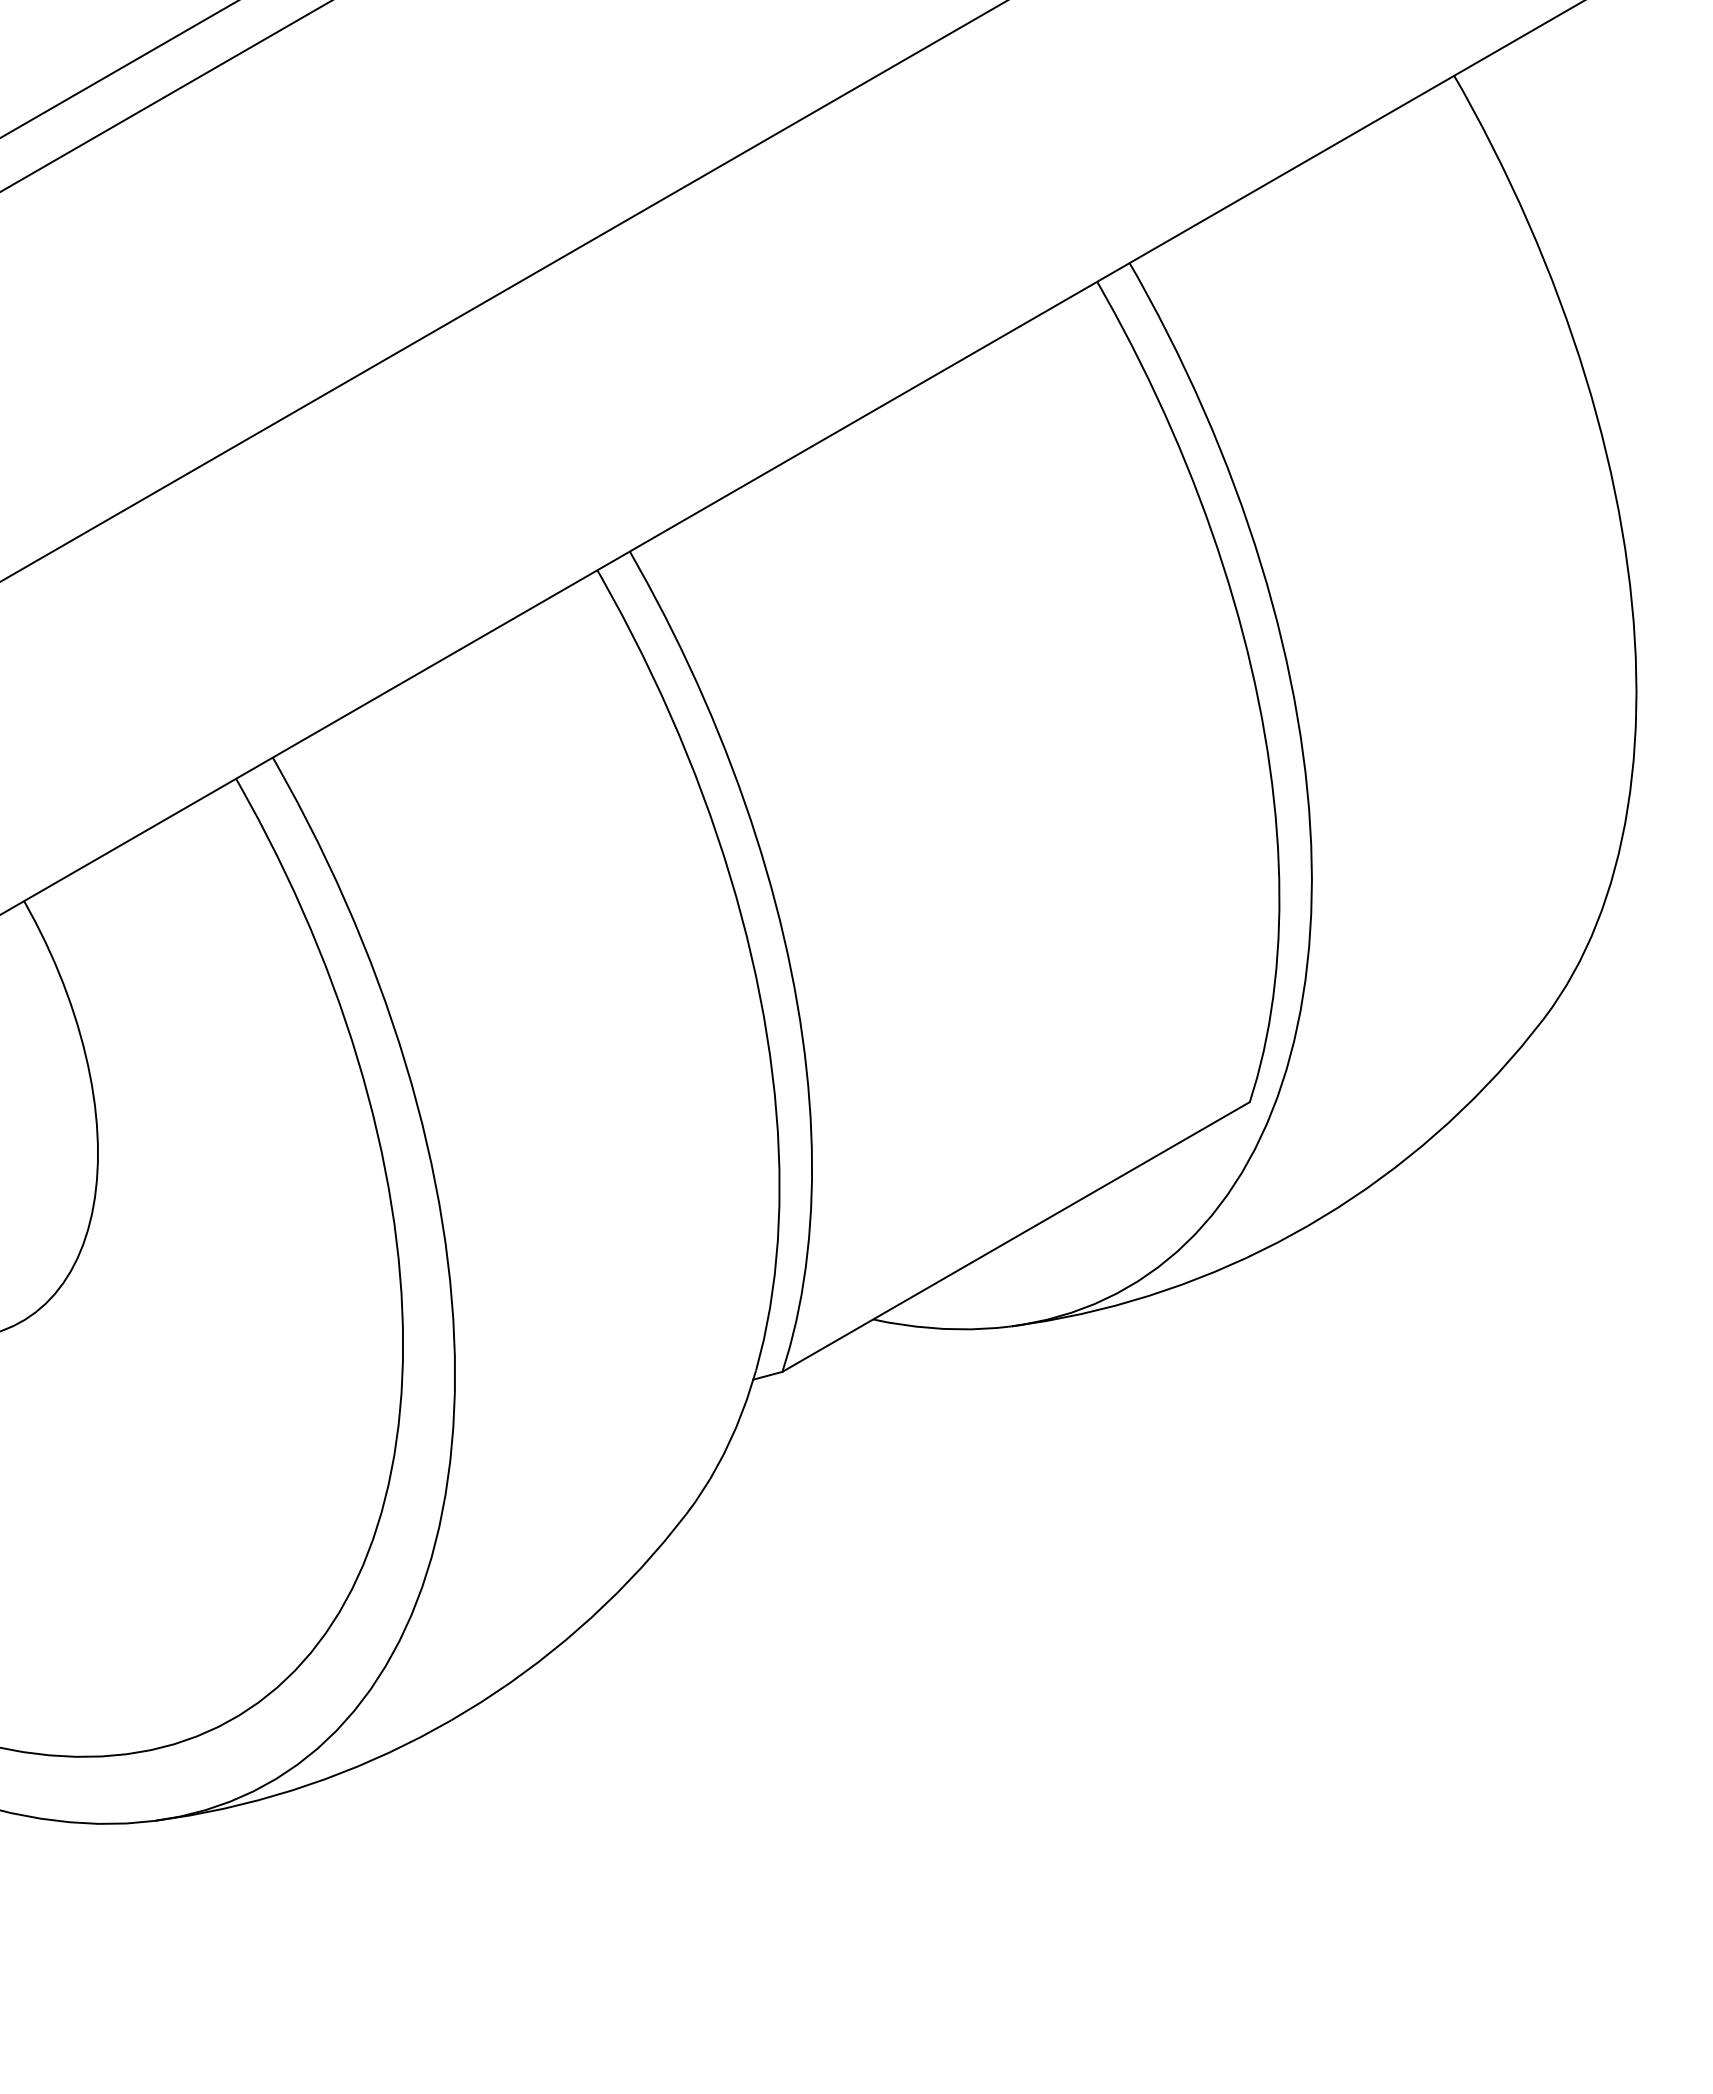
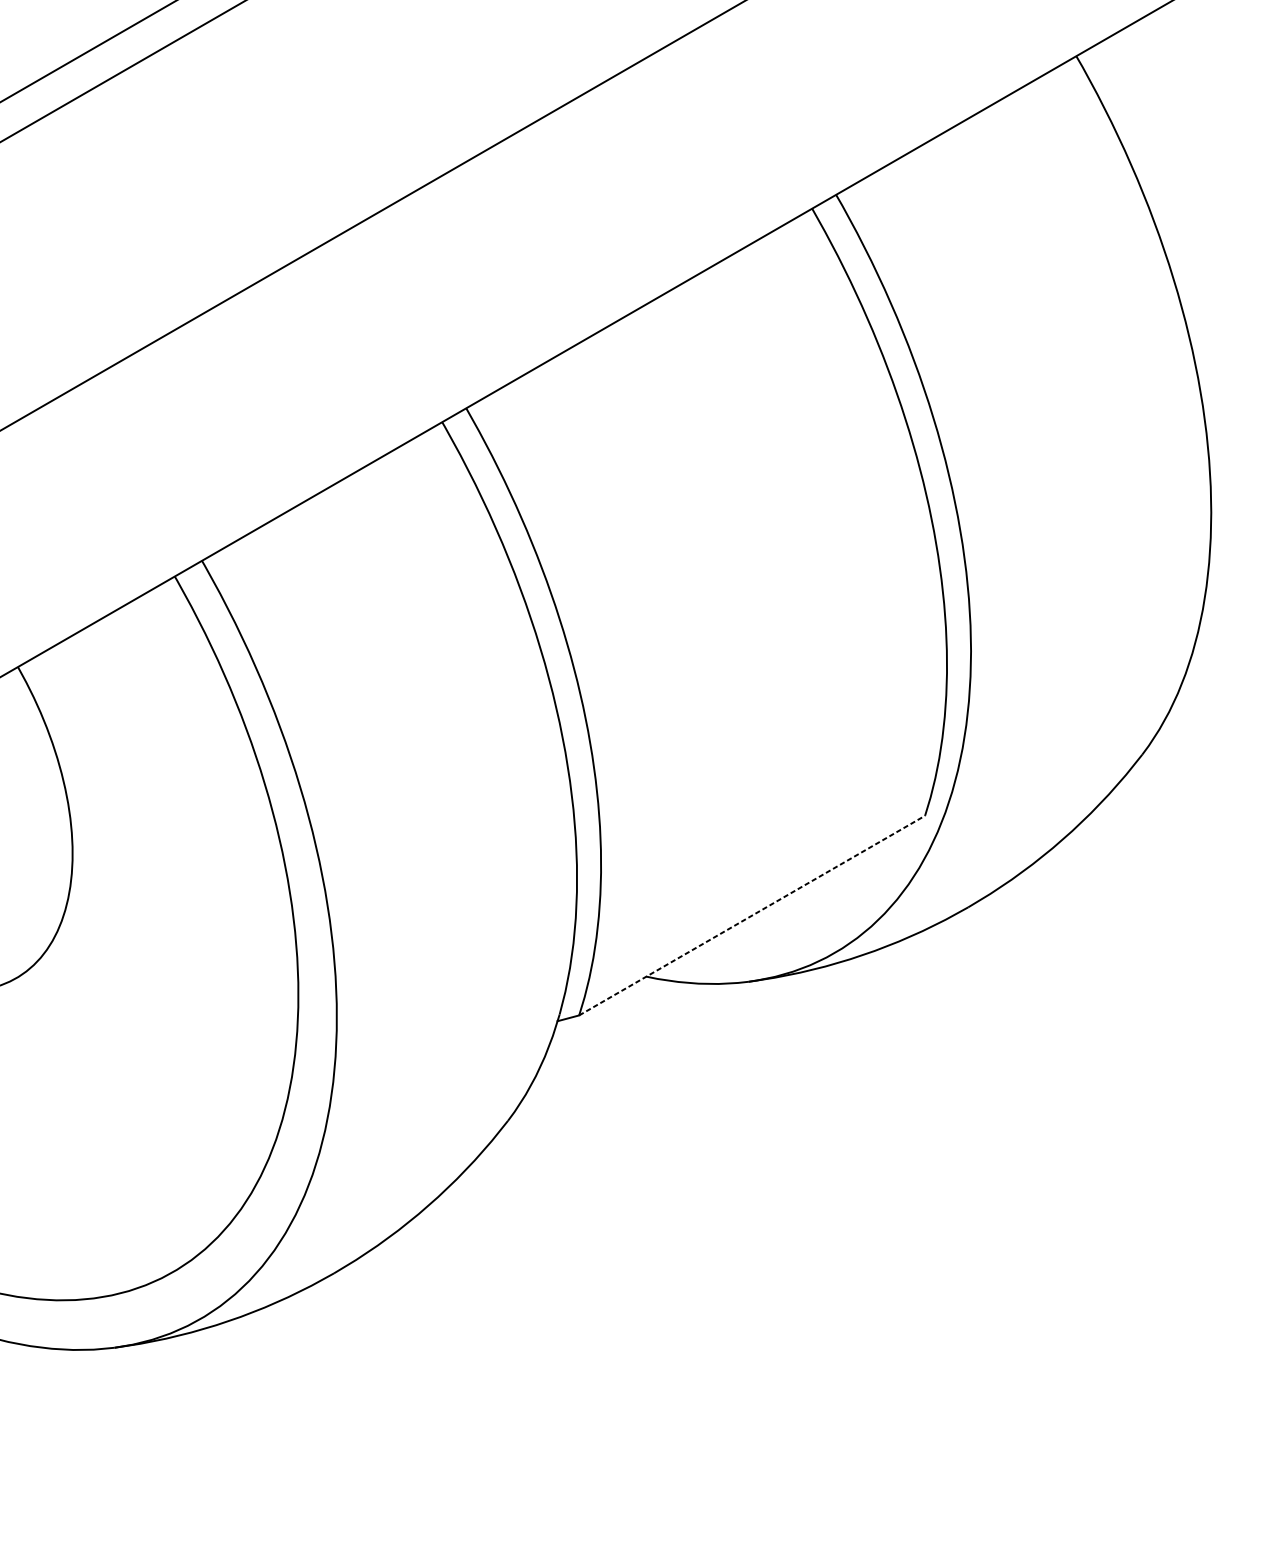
line: (1016, 1236) -> (752, 915), solid -> dashed

